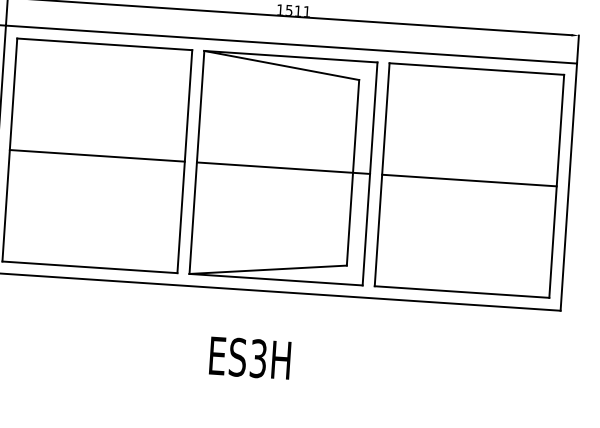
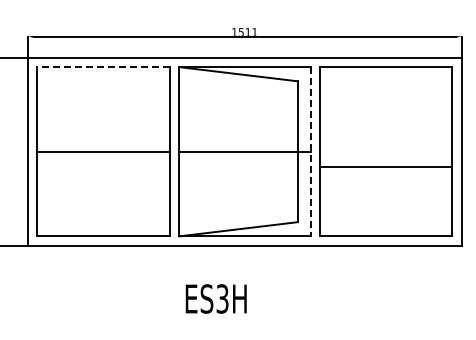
line: (104, 44) -> (103, 67), solid -> dashed
line: (369, 173) -> (310, 151), solid -> dashed
line: (468, 180) -> (385, 166), moved
text: (249, 357) -> (215, 298), moved

